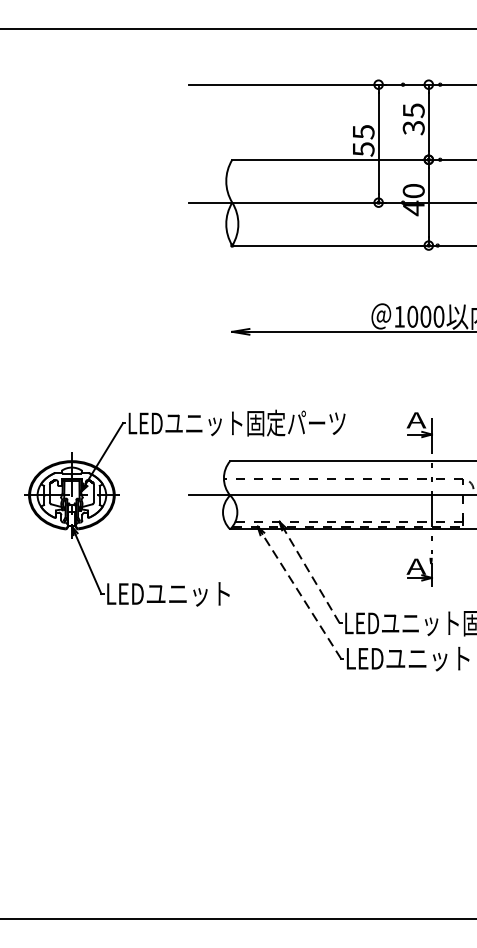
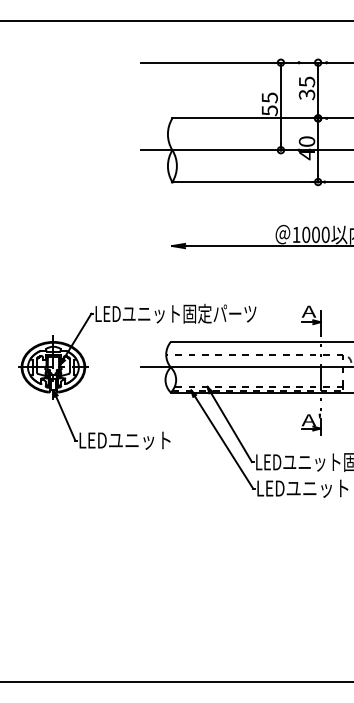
line: (310, 573) -> (230, 425), dashed -> solid
line: (299, 592) -> (222, 439), dashed -> solid

